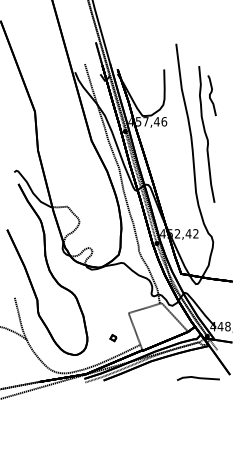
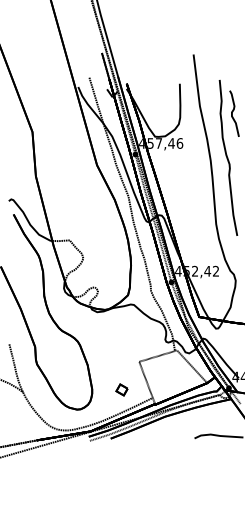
part: (113, 338) -> (122, 390), size x1.6

